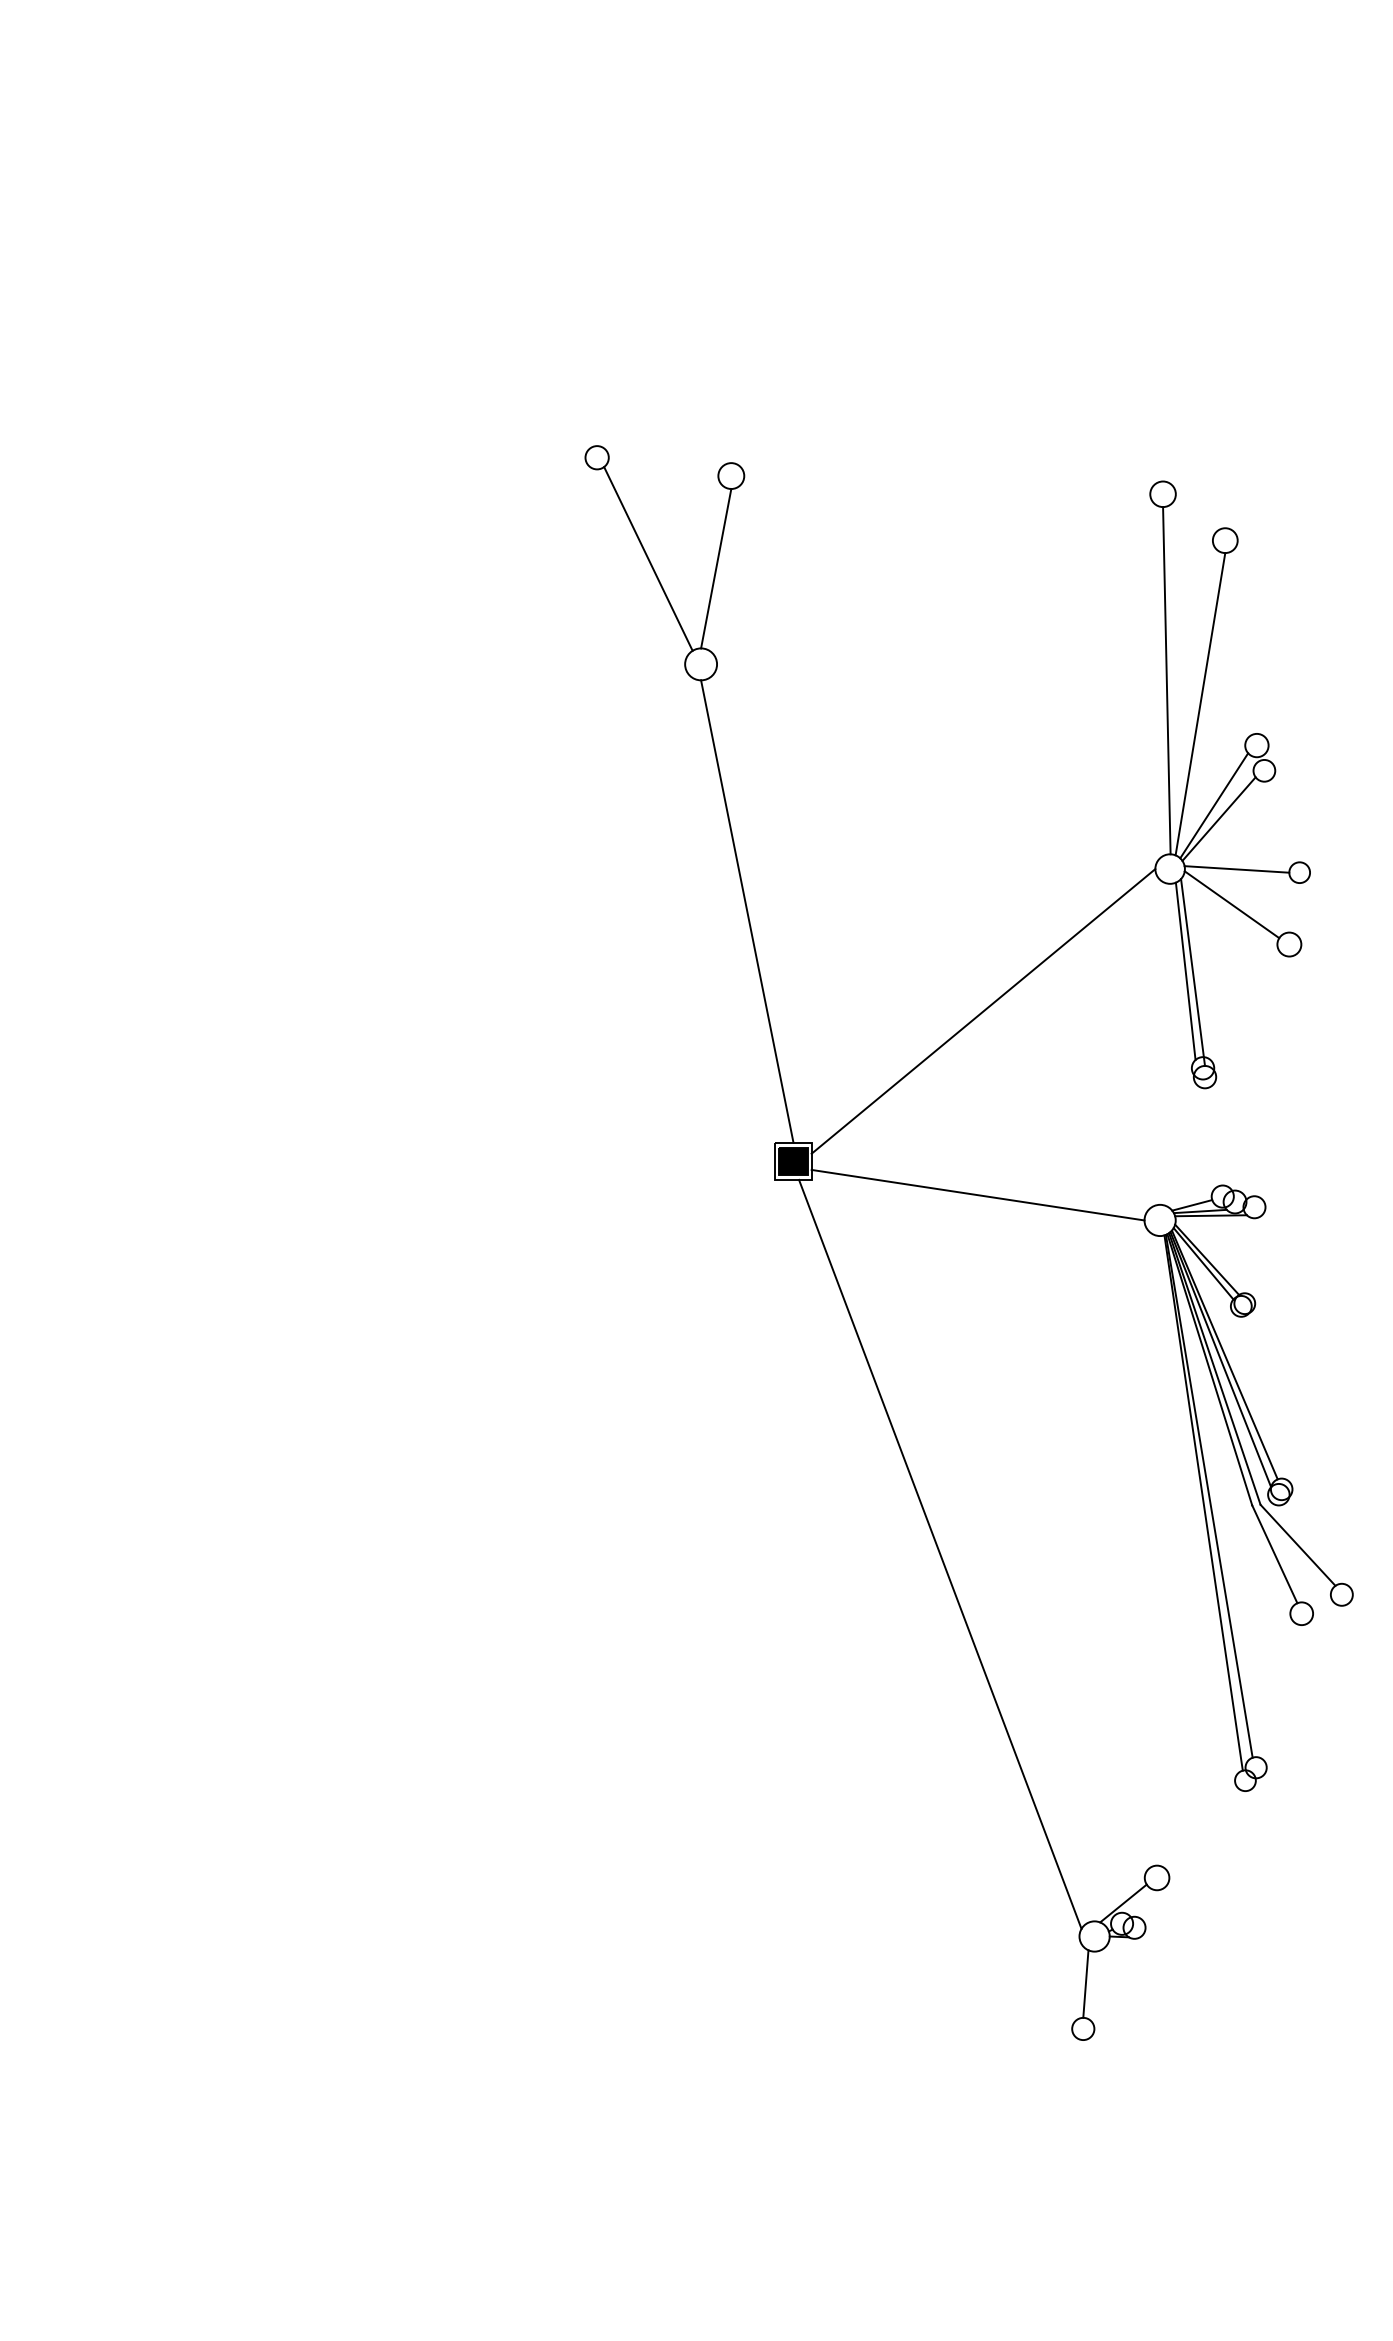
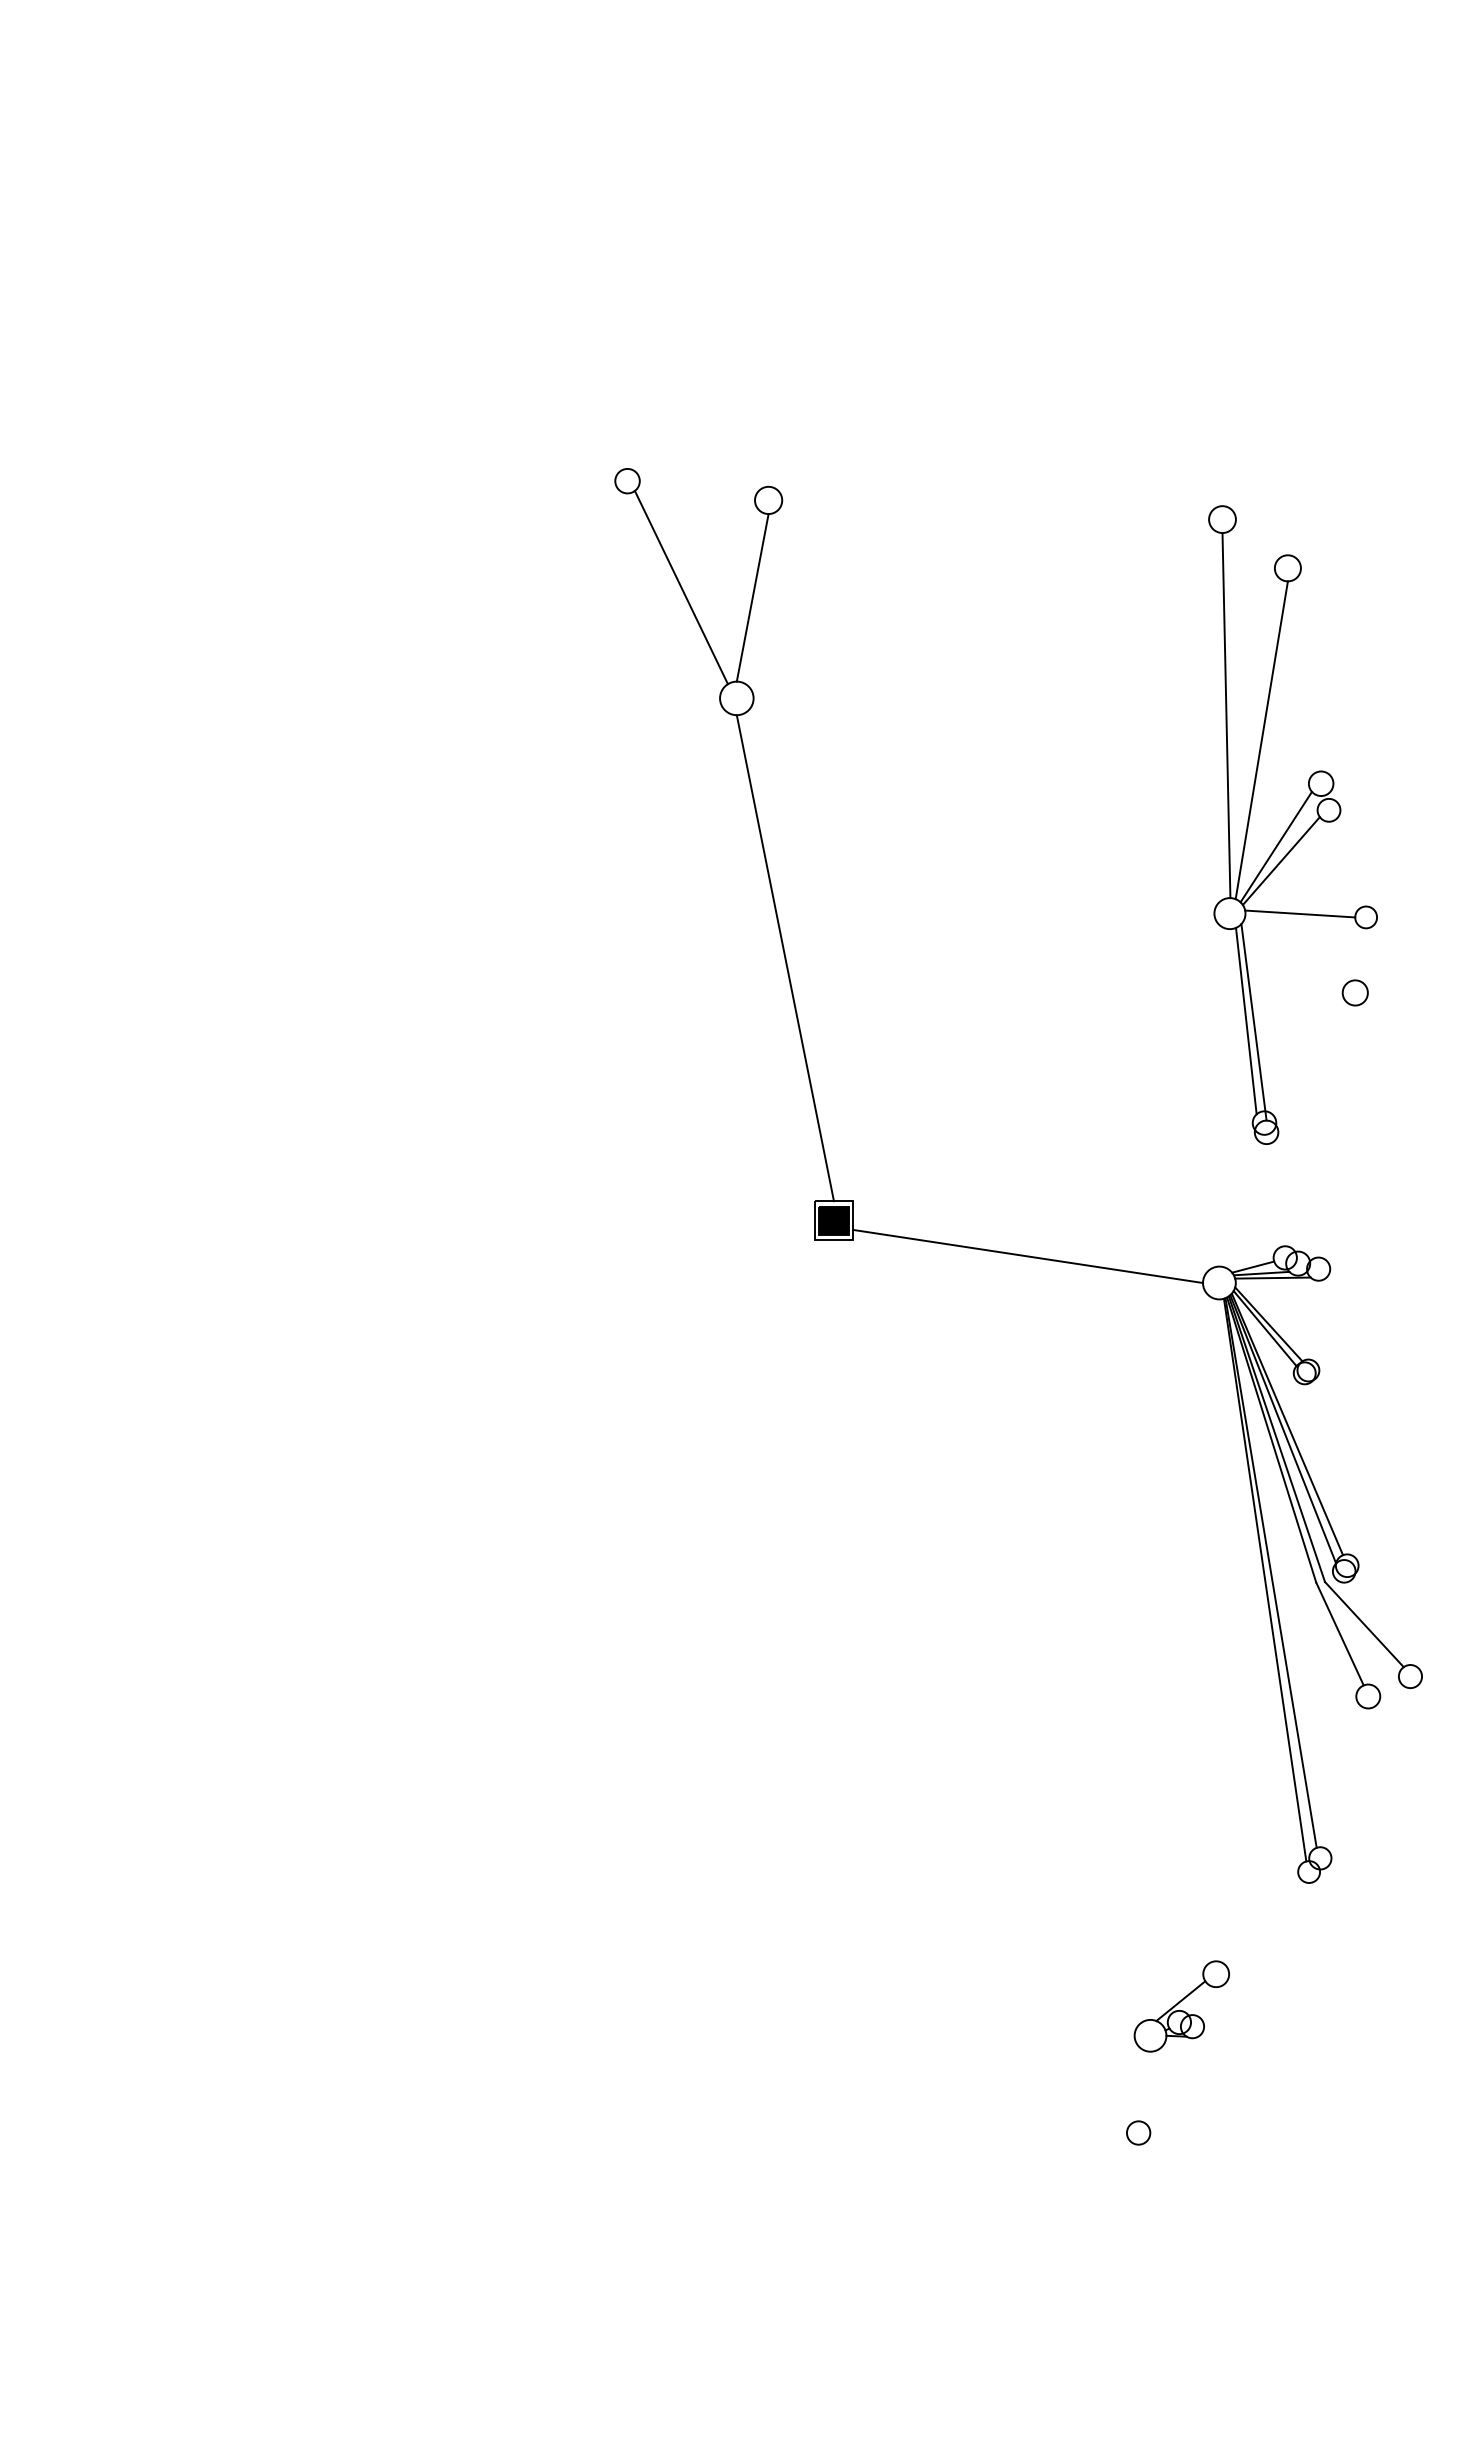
line: (1231, 904) -> (1294, 950), removed
line: (983, 1010) -> (1033, 1062), removed
line: (939, 1553) -> (987, 1633), removed
line: (1086, 1983) -> (1141, 2085), removed

